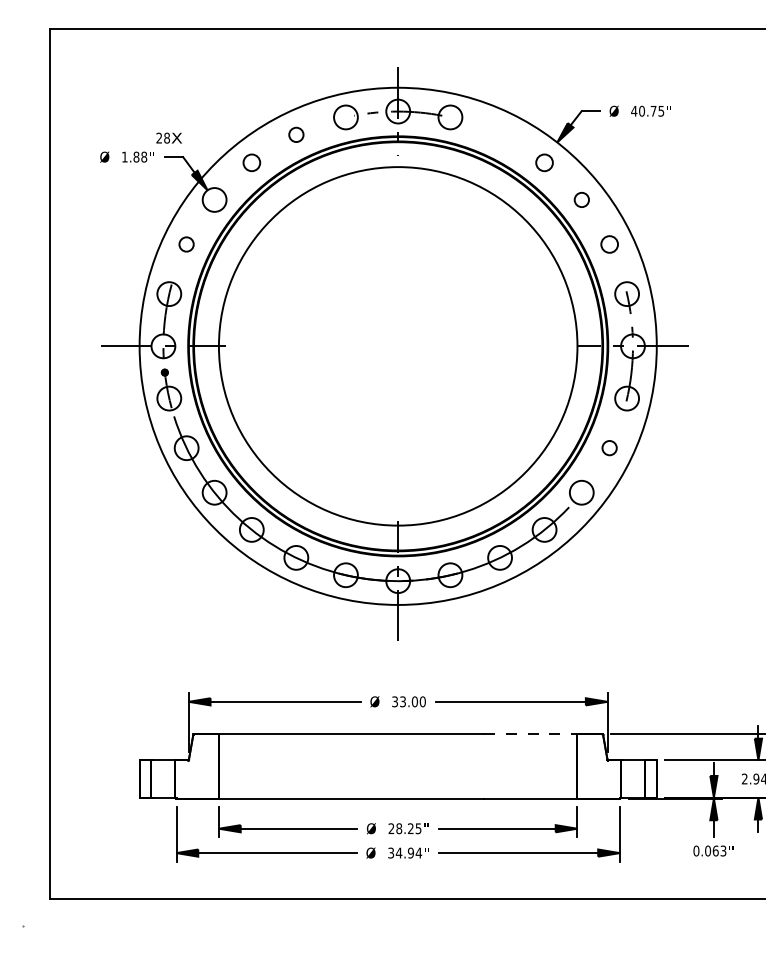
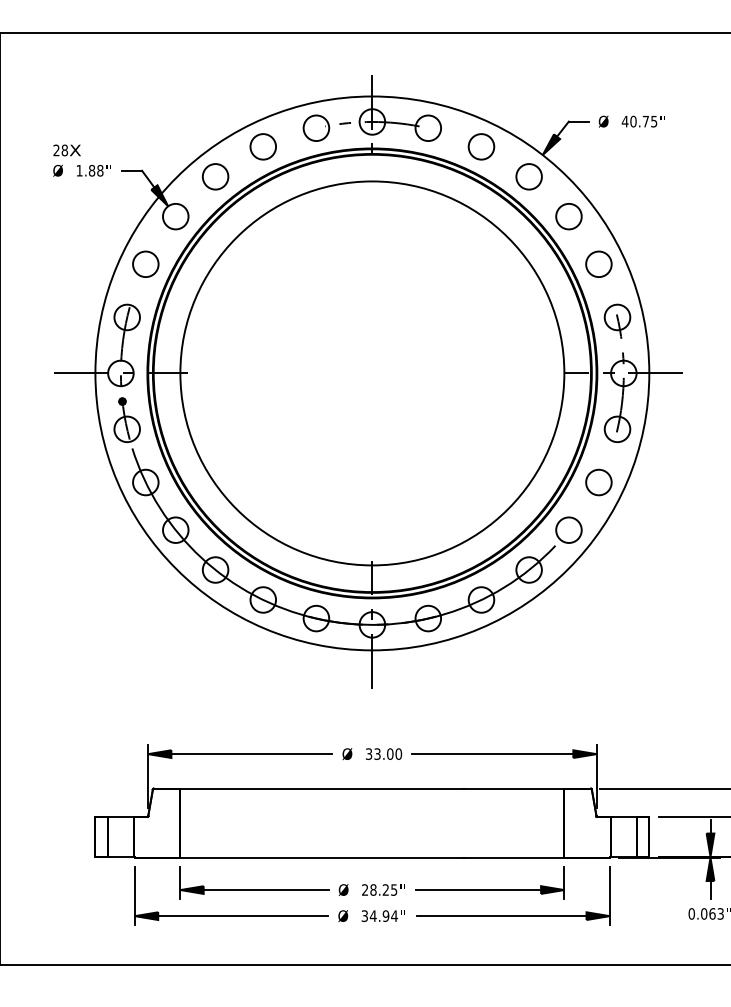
circle: (296, 134) -> (263, 146), size x1.67
circle: (499, 134) -> (480, 146), added
text: (168, 137) -> (66, 149), moved
circle: (251, 162) -> (215, 176), size x1.43
circle: (544, 162) -> (529, 176), size x1.43
circle: (581, 199) -> (568, 216), size x1.67
circle: (186, 244) -> (145, 264), size x1.67
circle: (609, 244) -> (598, 264), size x1.43
circle: (609, 447) -> (598, 481), size x1.67
line: (530, 734) -> (514, 789), dashed -> solid

